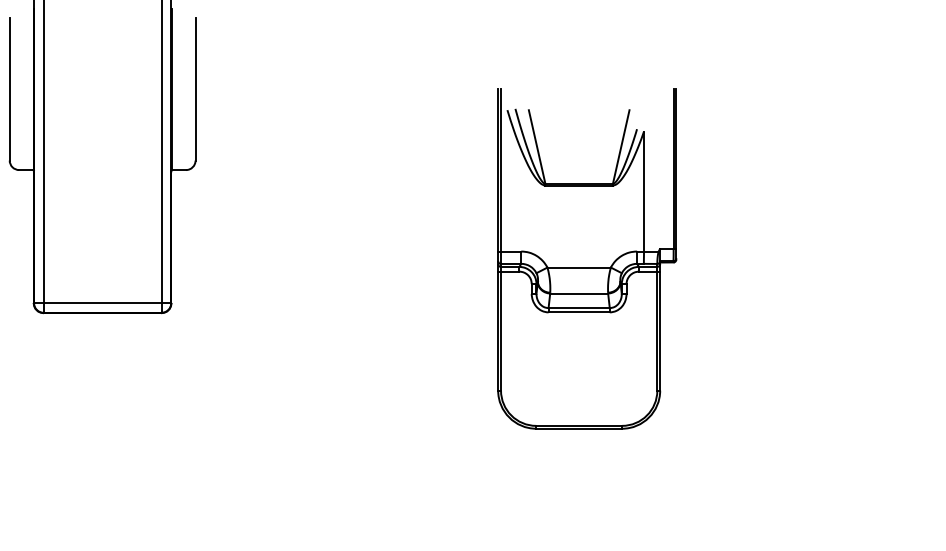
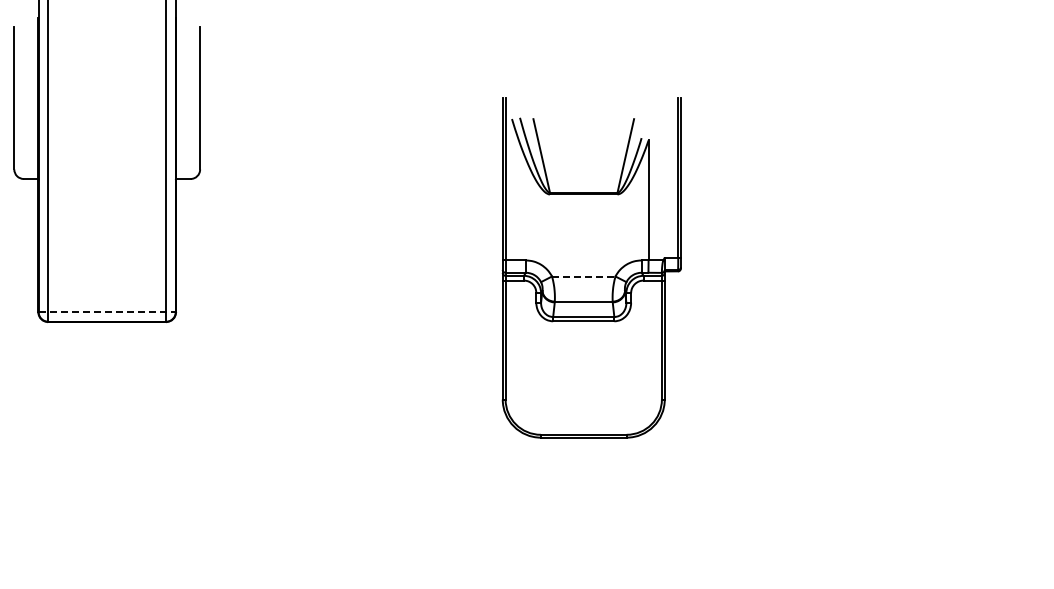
line: (578, 267) -> (583, 276), solid -> dashed
line: (102, 303) -> (107, 312), solid -> dashed

